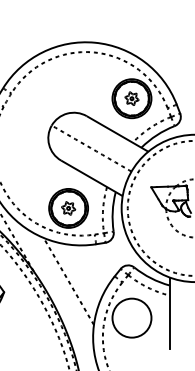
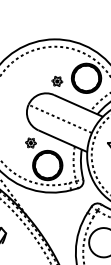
part: (131, 98) -> (56, 81), moved
part: (68, 208) -> (30, 143), moved
line: (68, 280) -> (53, 219), removed

